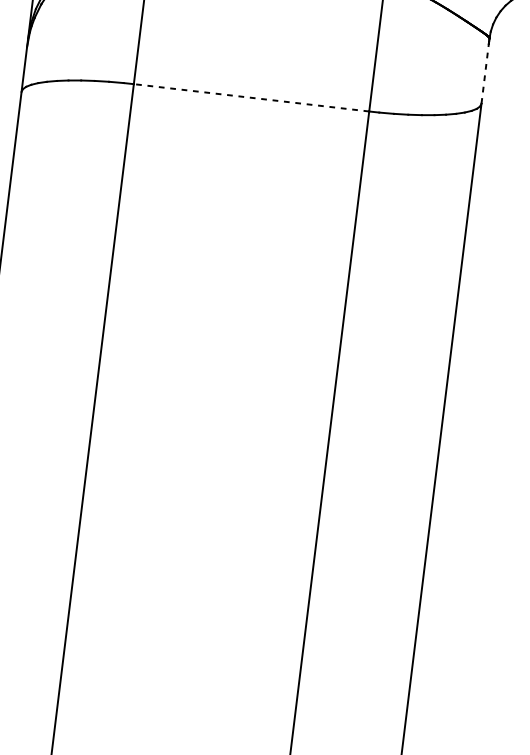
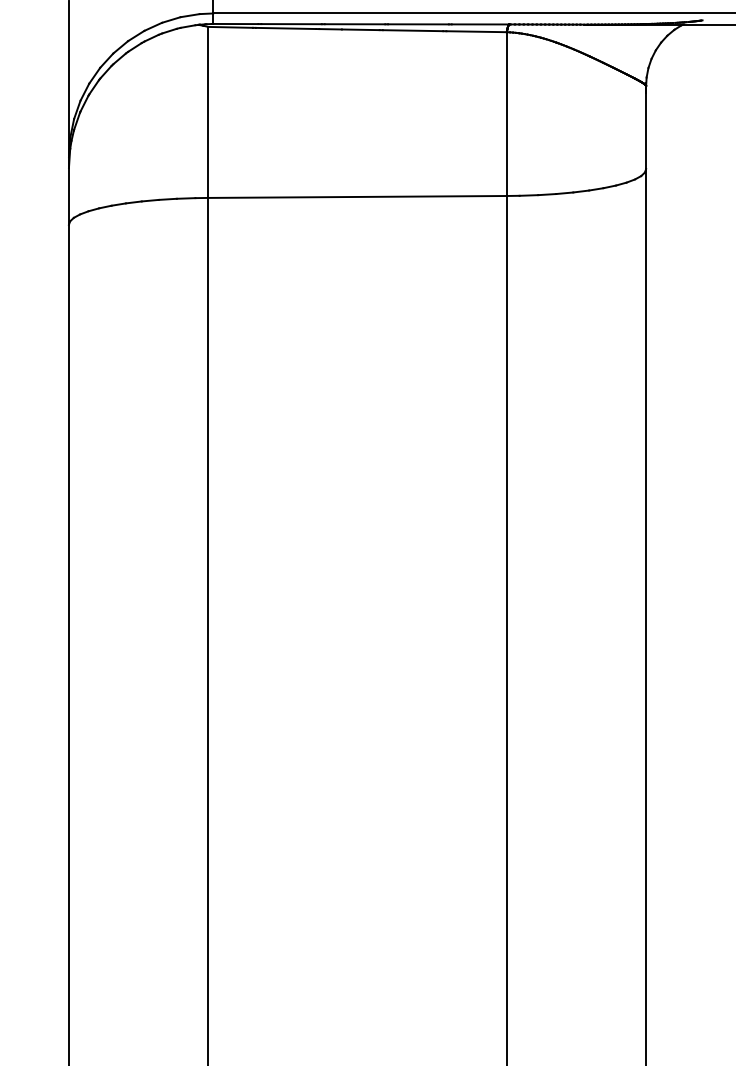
line: (485, 71) -> (646, 127), dashed -> solid
line: (251, 97) -> (357, 196), dashed -> solid

